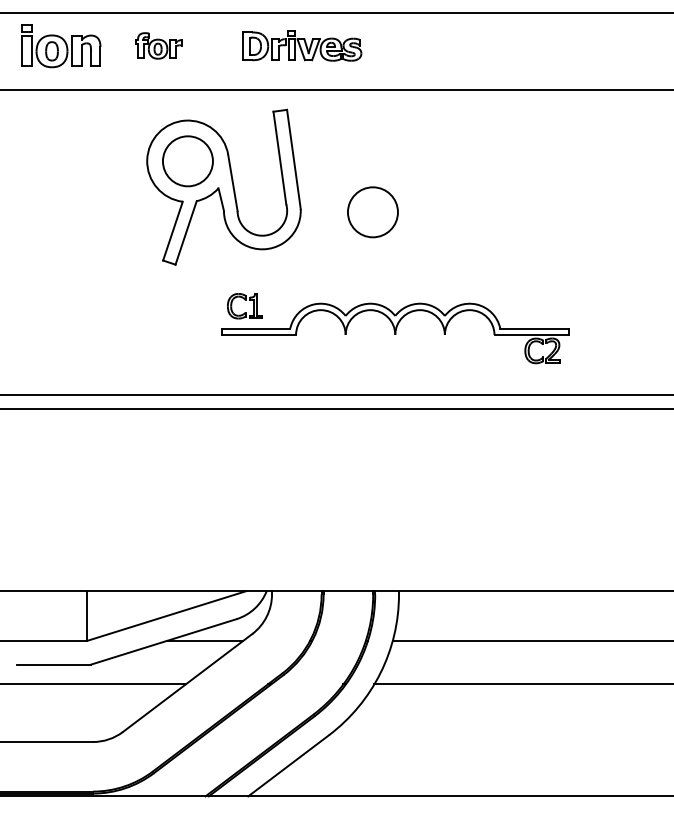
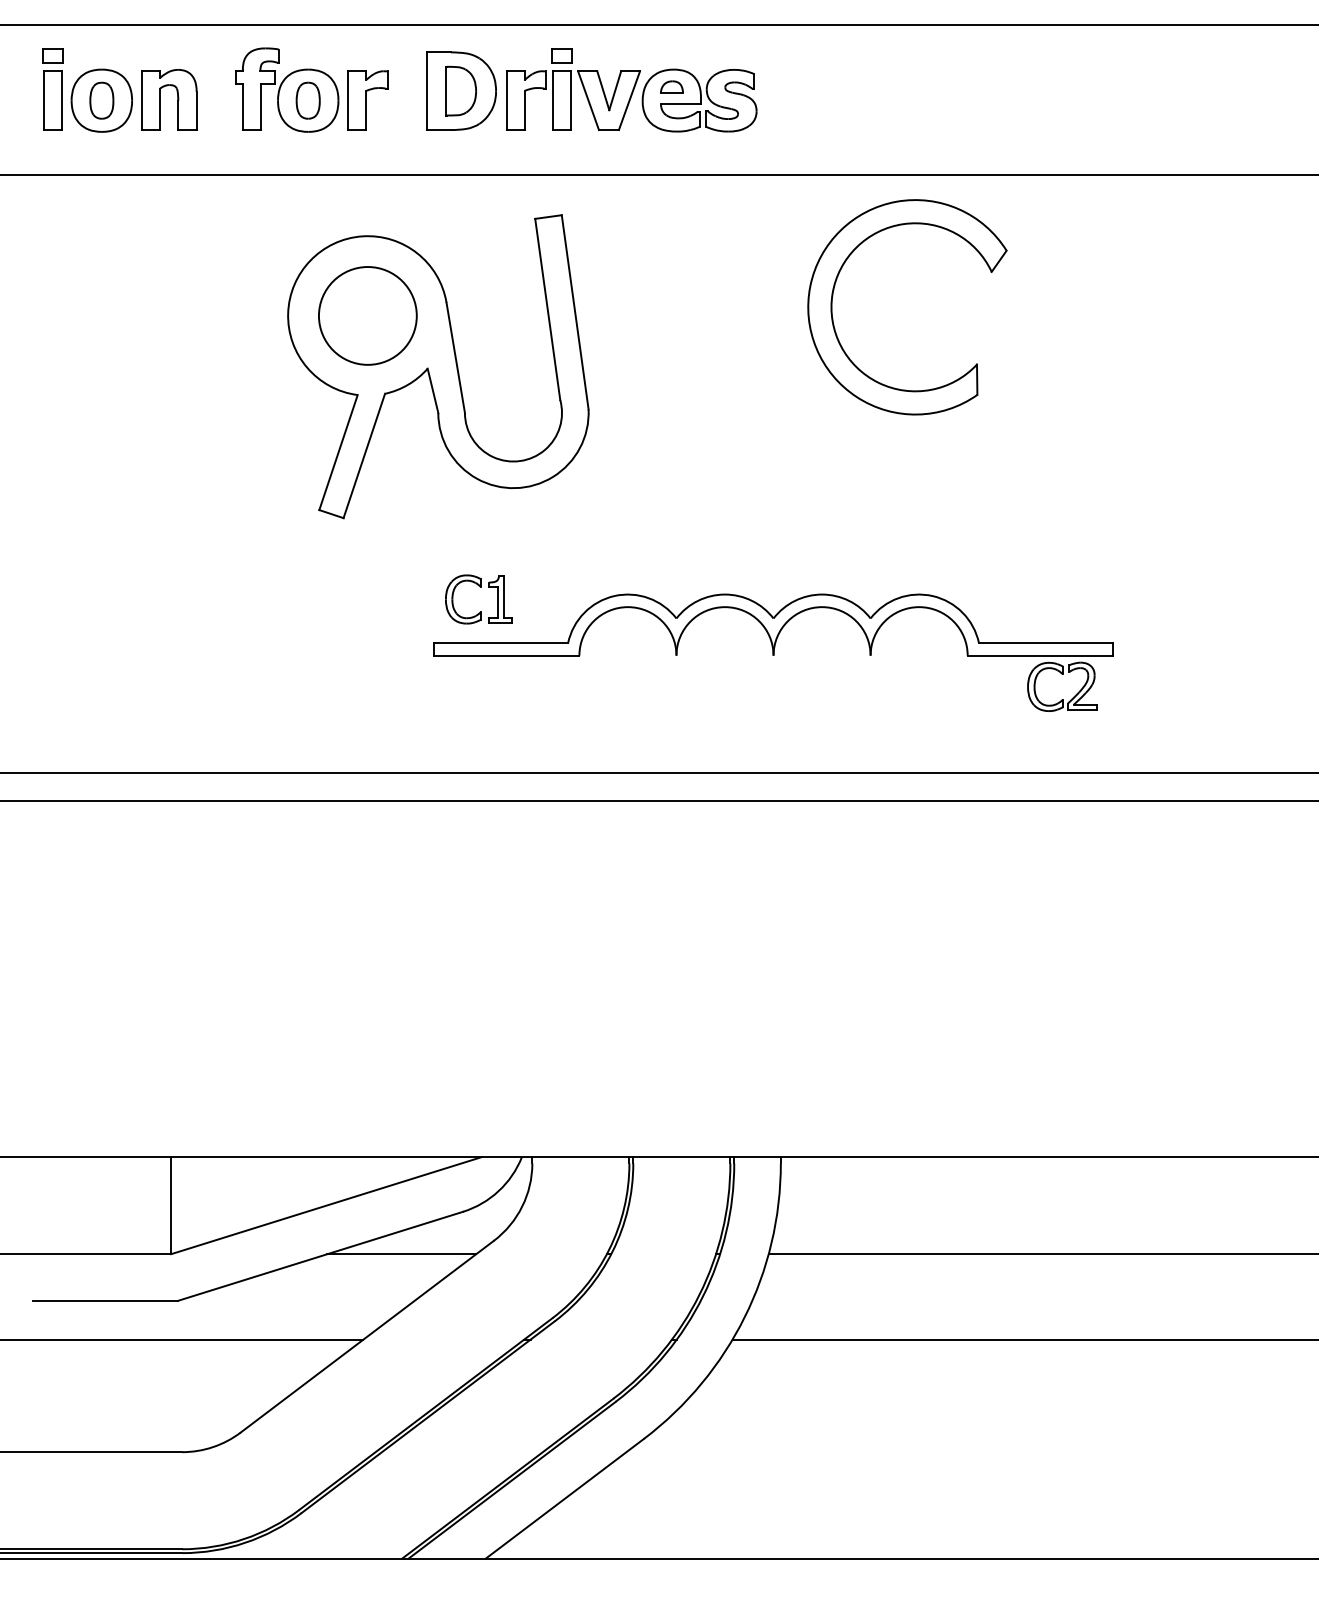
part: (158, 45) -> (310, 89), size x1.67
part: (302, 45) -> (591, 89), size x1.43
part: (428, 143) -> (838, 281), added
circle: (372, 212) -> (728, 416), removed

